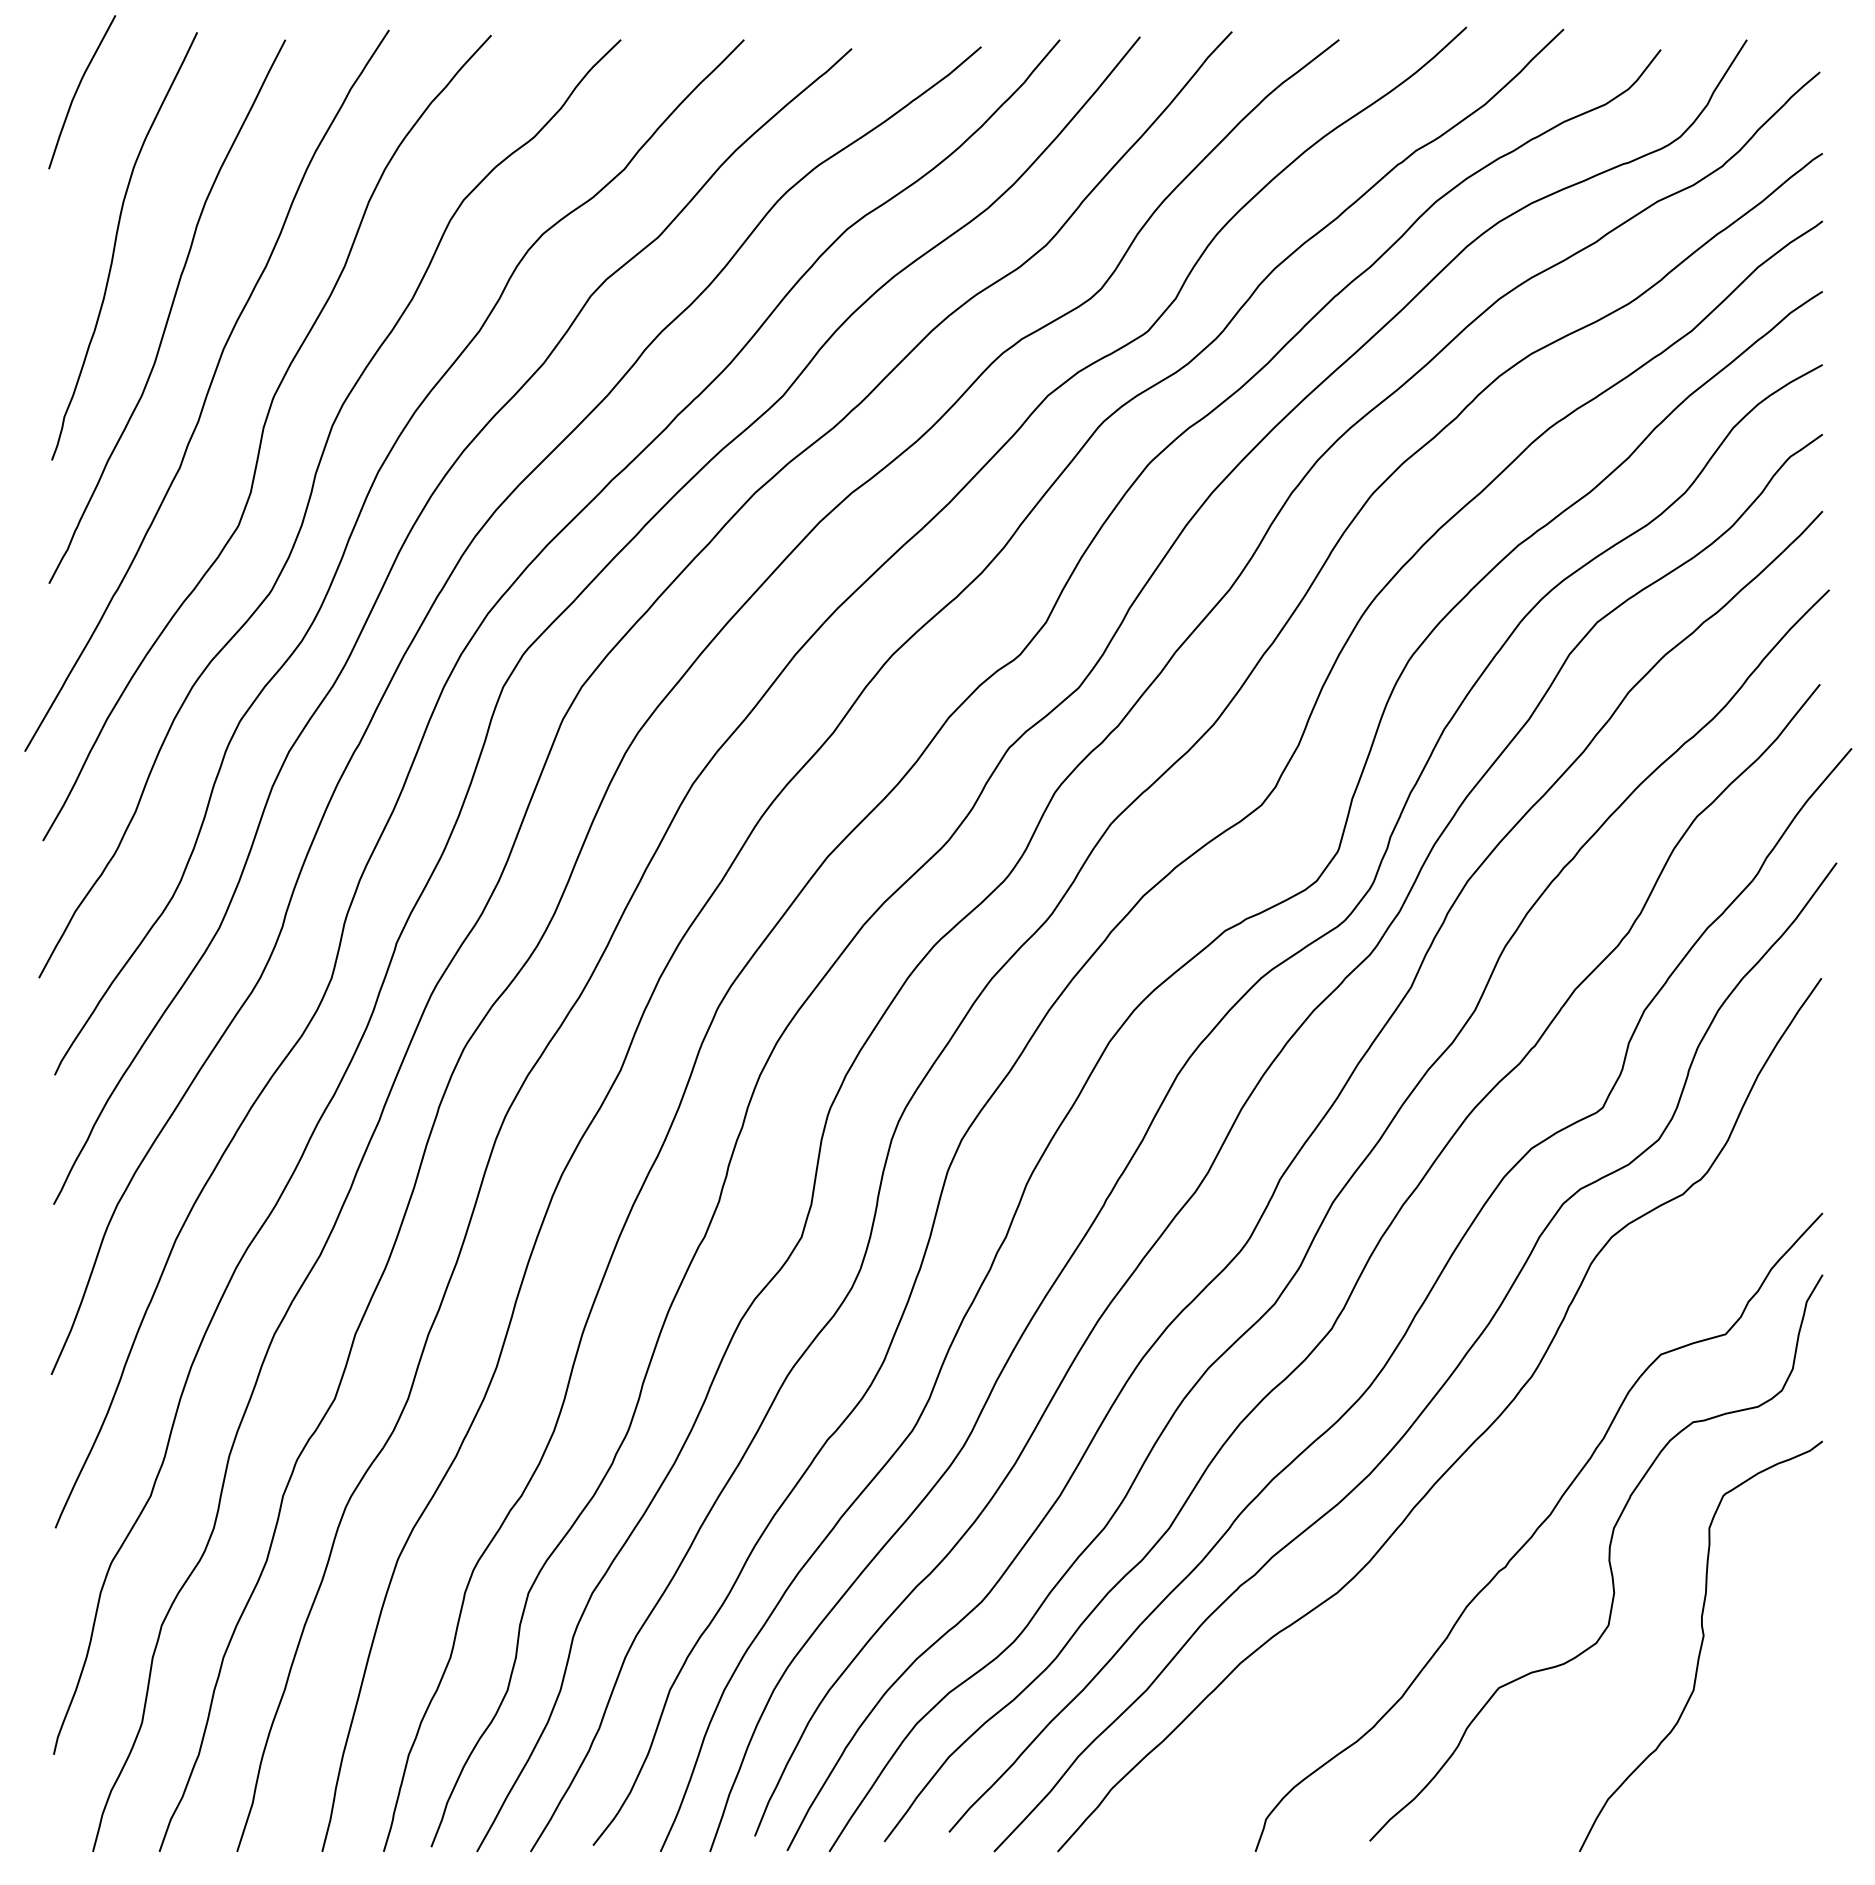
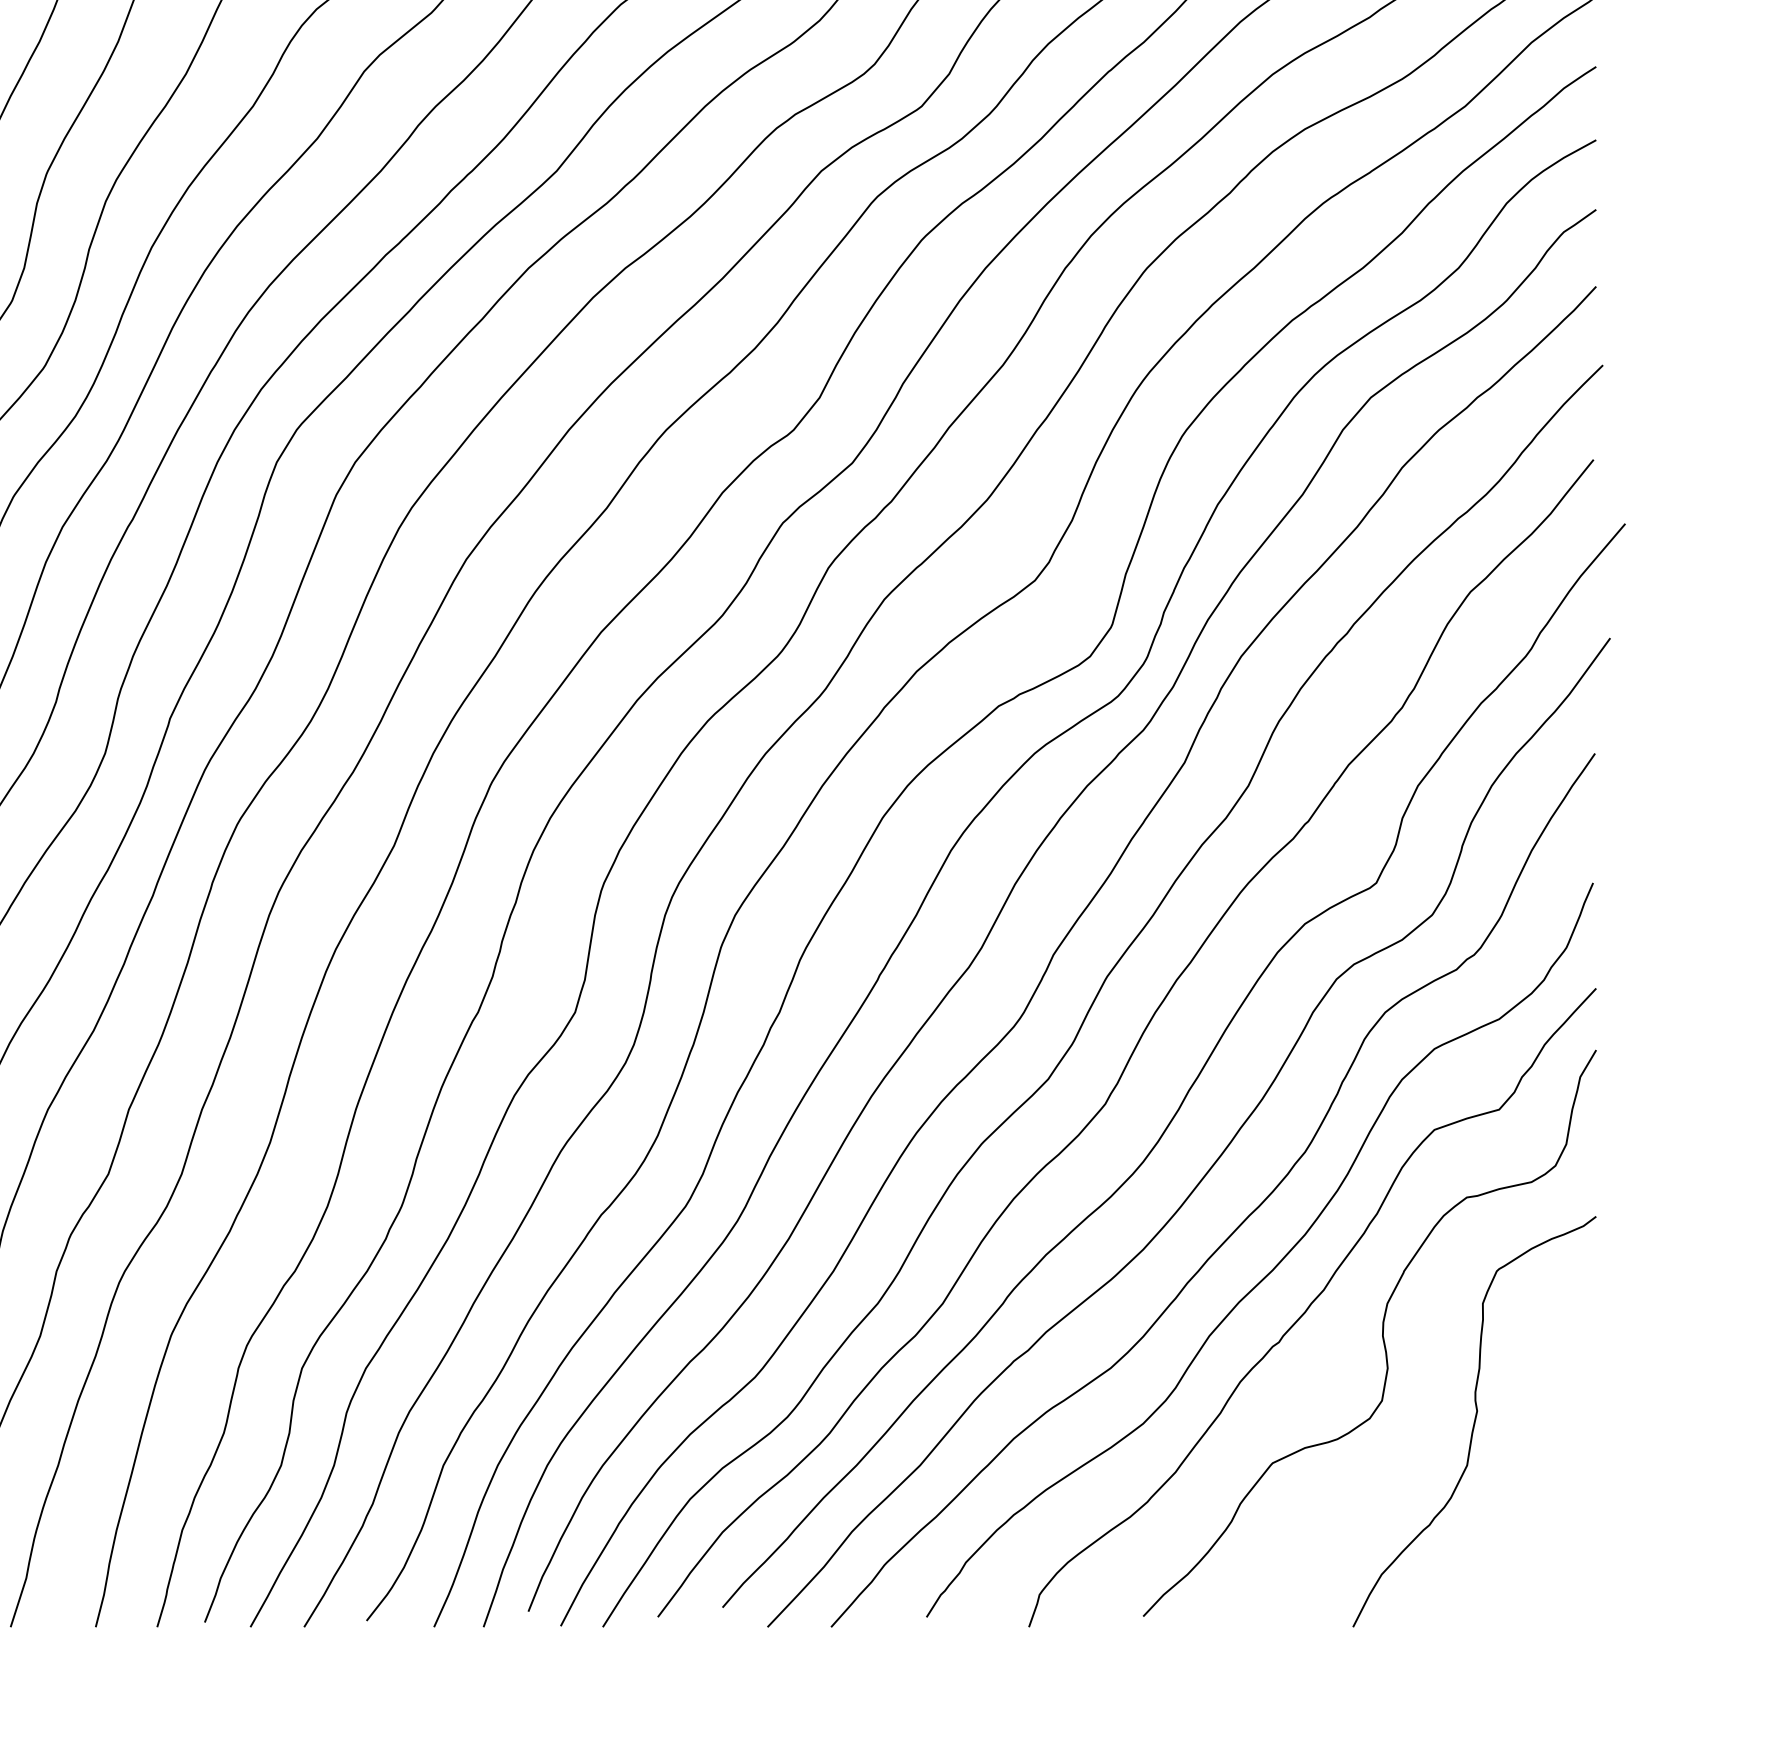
curve: (1502, 1489) -> (1276, 1264), added

